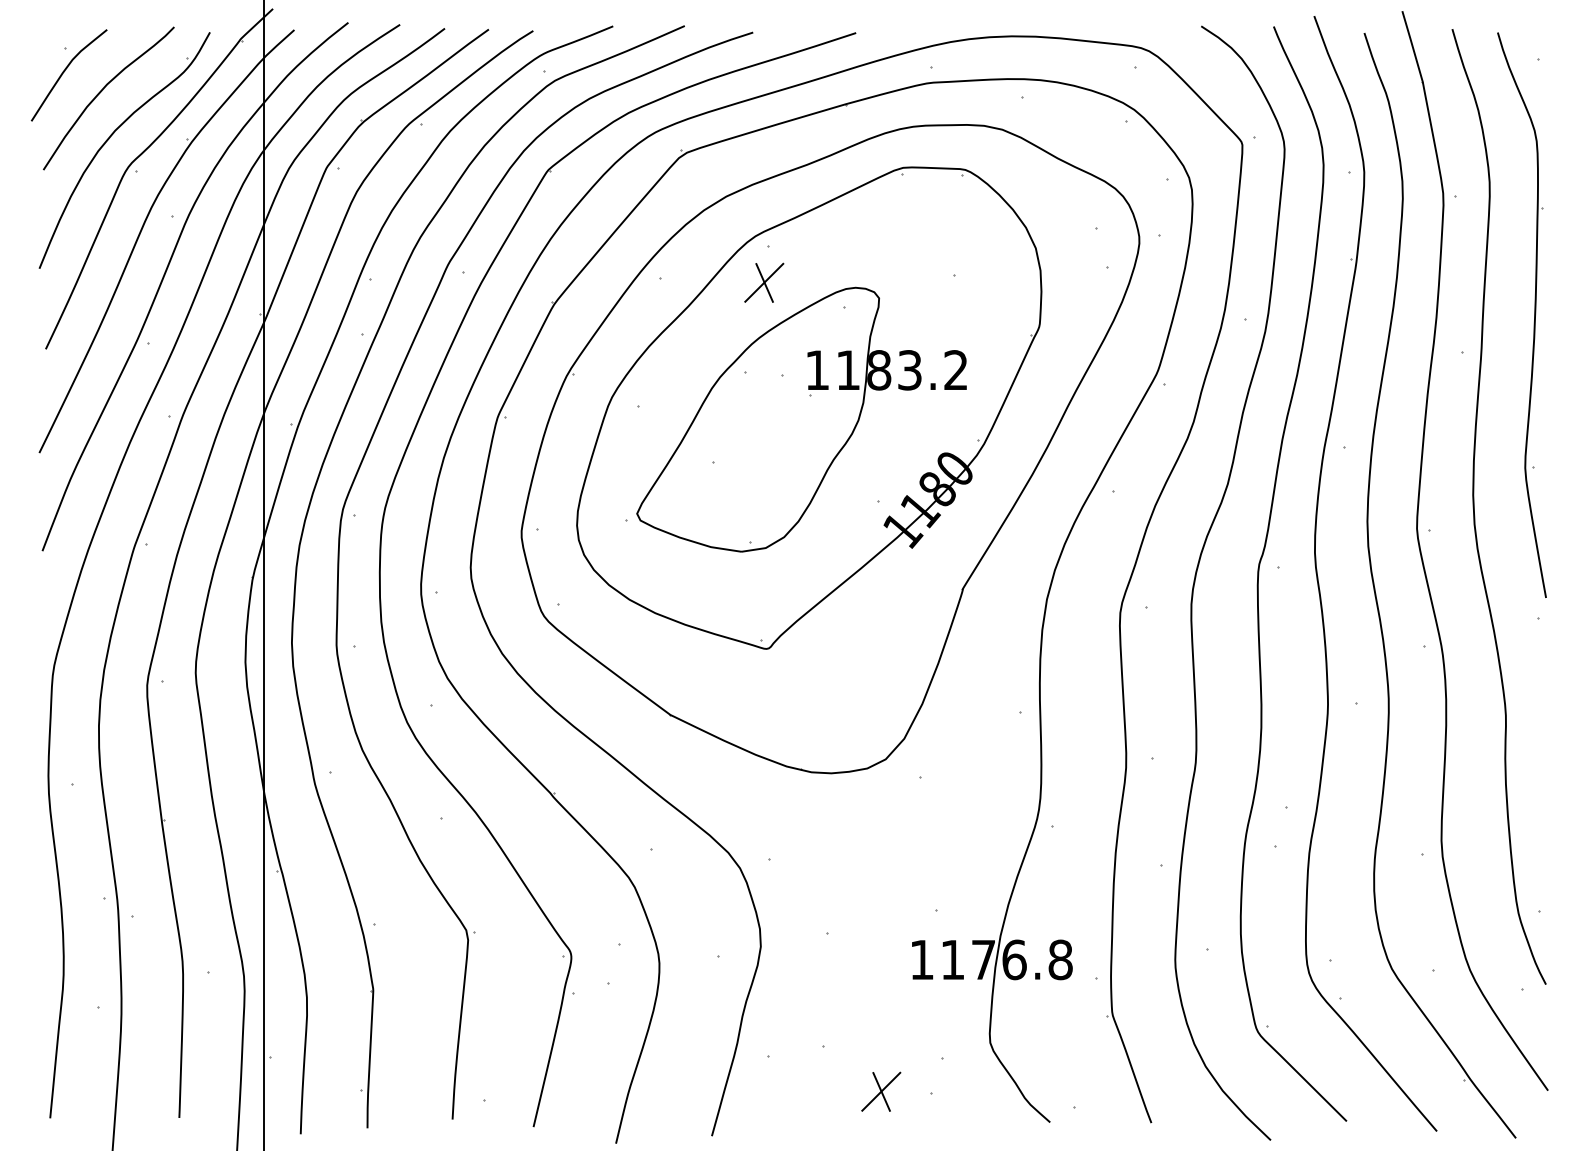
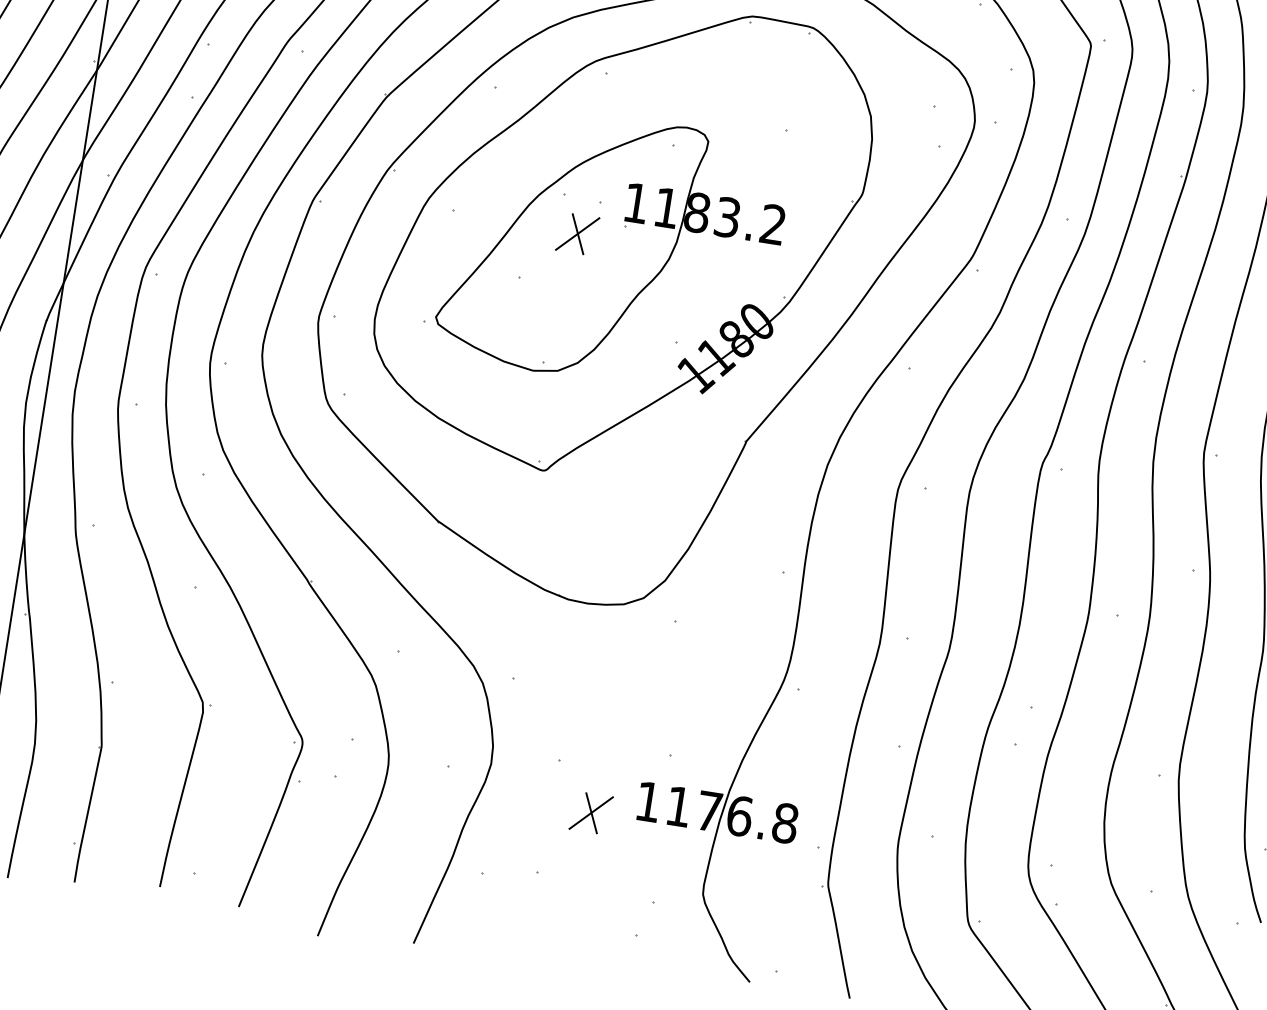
part: (764, 282) -> (577, 233), moved
part: (881, 1091) -> (591, 812), moved

